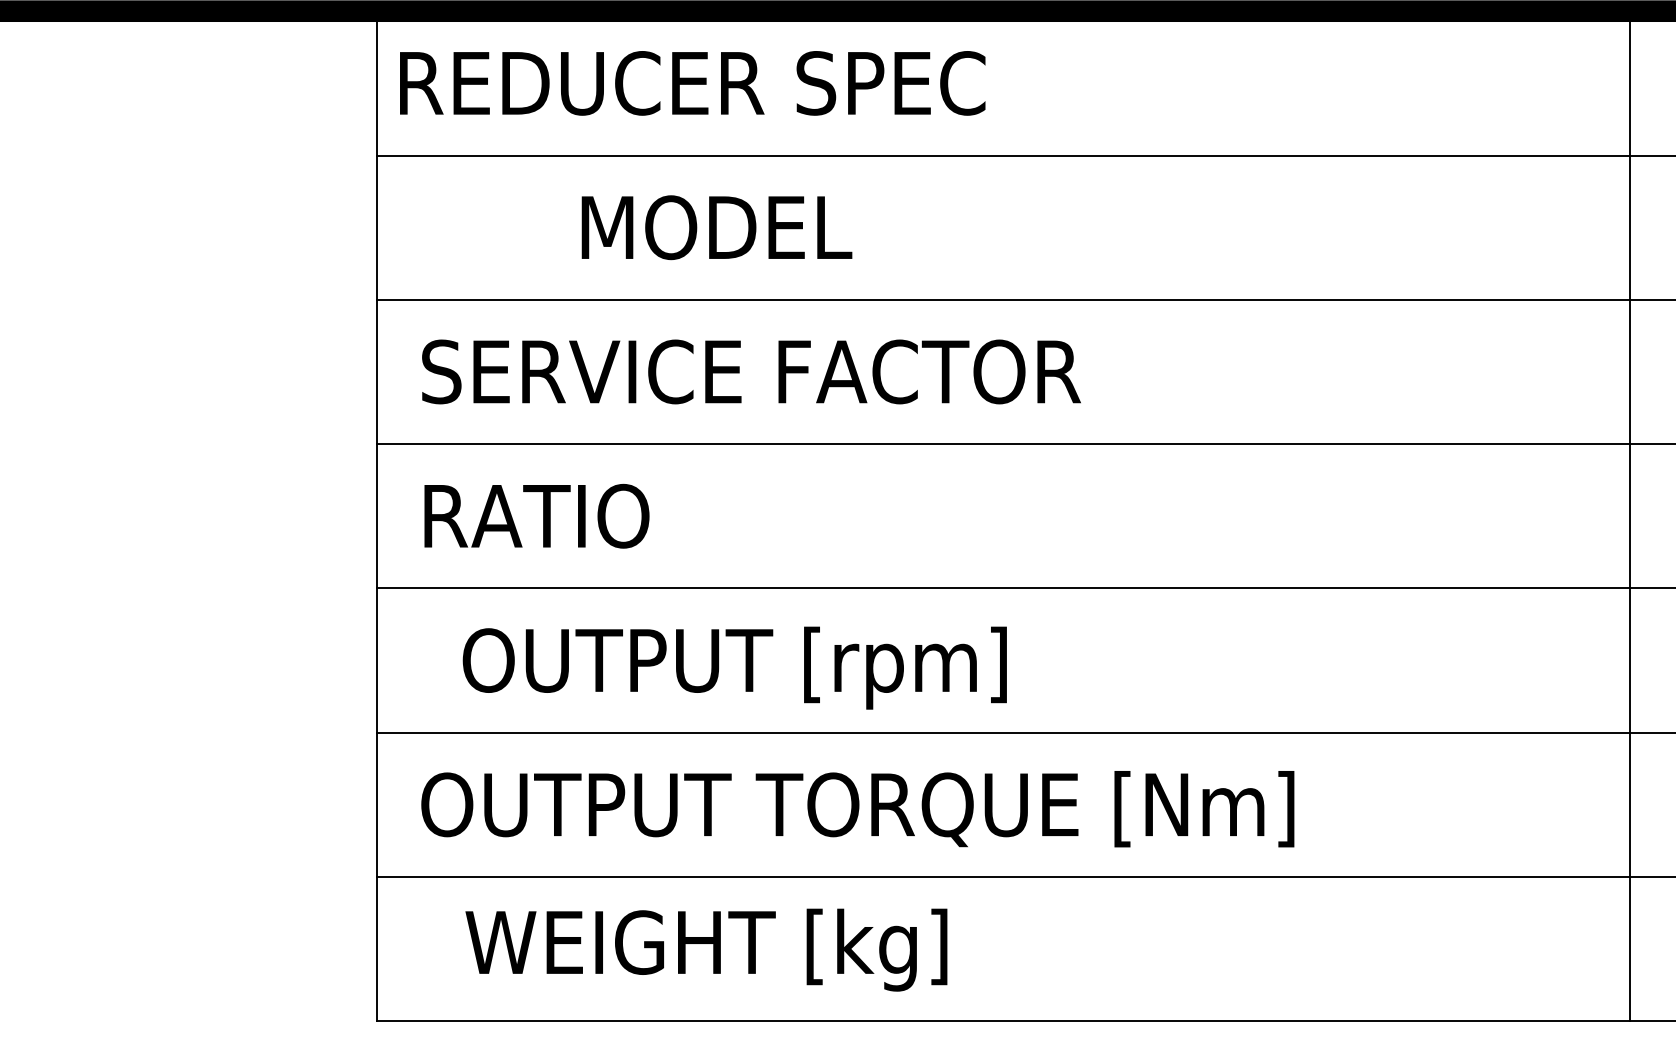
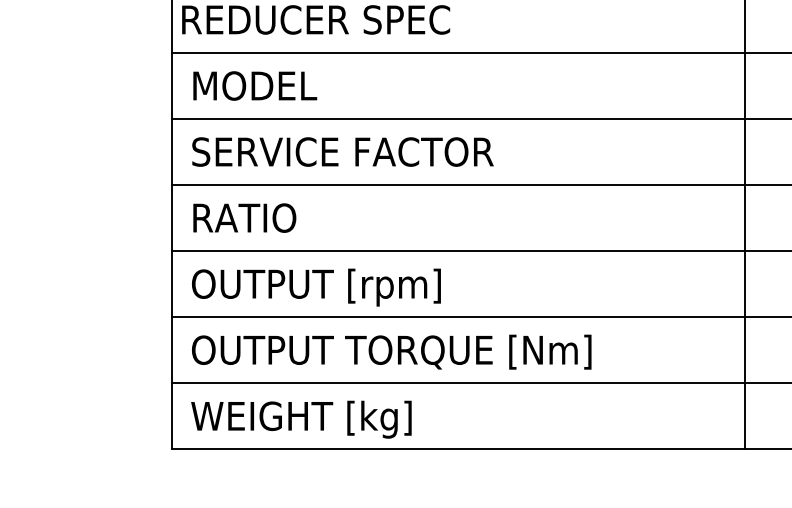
text: (717, 226) -> (255, 85), moved
text: (735, 667) -> (316, 287), moved
text: (706, 949) -> (301, 419), moved

